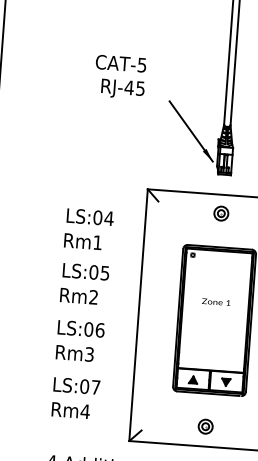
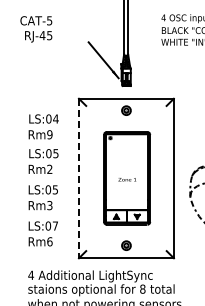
text: (120, 77) -> (36, 29), moved
text: (97, 242) -> (49, 134), Rm1 -> Rm9
text: (216, 301) -> (127, 179), moved
line: (137, 315) -> (78, 178), solid -> dashed
text: (100, 329) -> (55, 189), LS:06 -> LS:05
text: (84, 411) -> (49, 241), Rm4 -> Rm6

